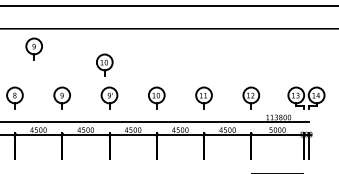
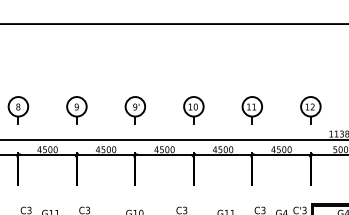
part: (33, 48) -> (41, 48), removed
part: (104, 64) -> (129, 68), removed

